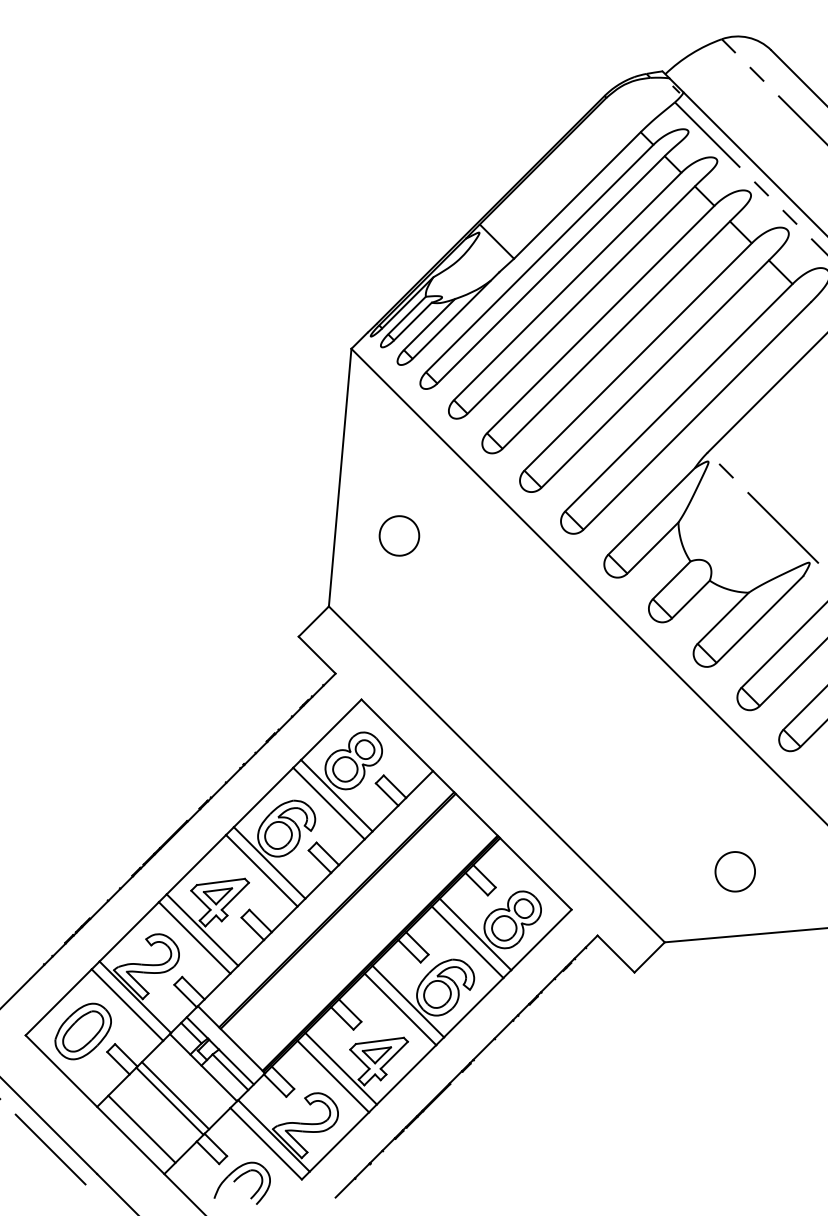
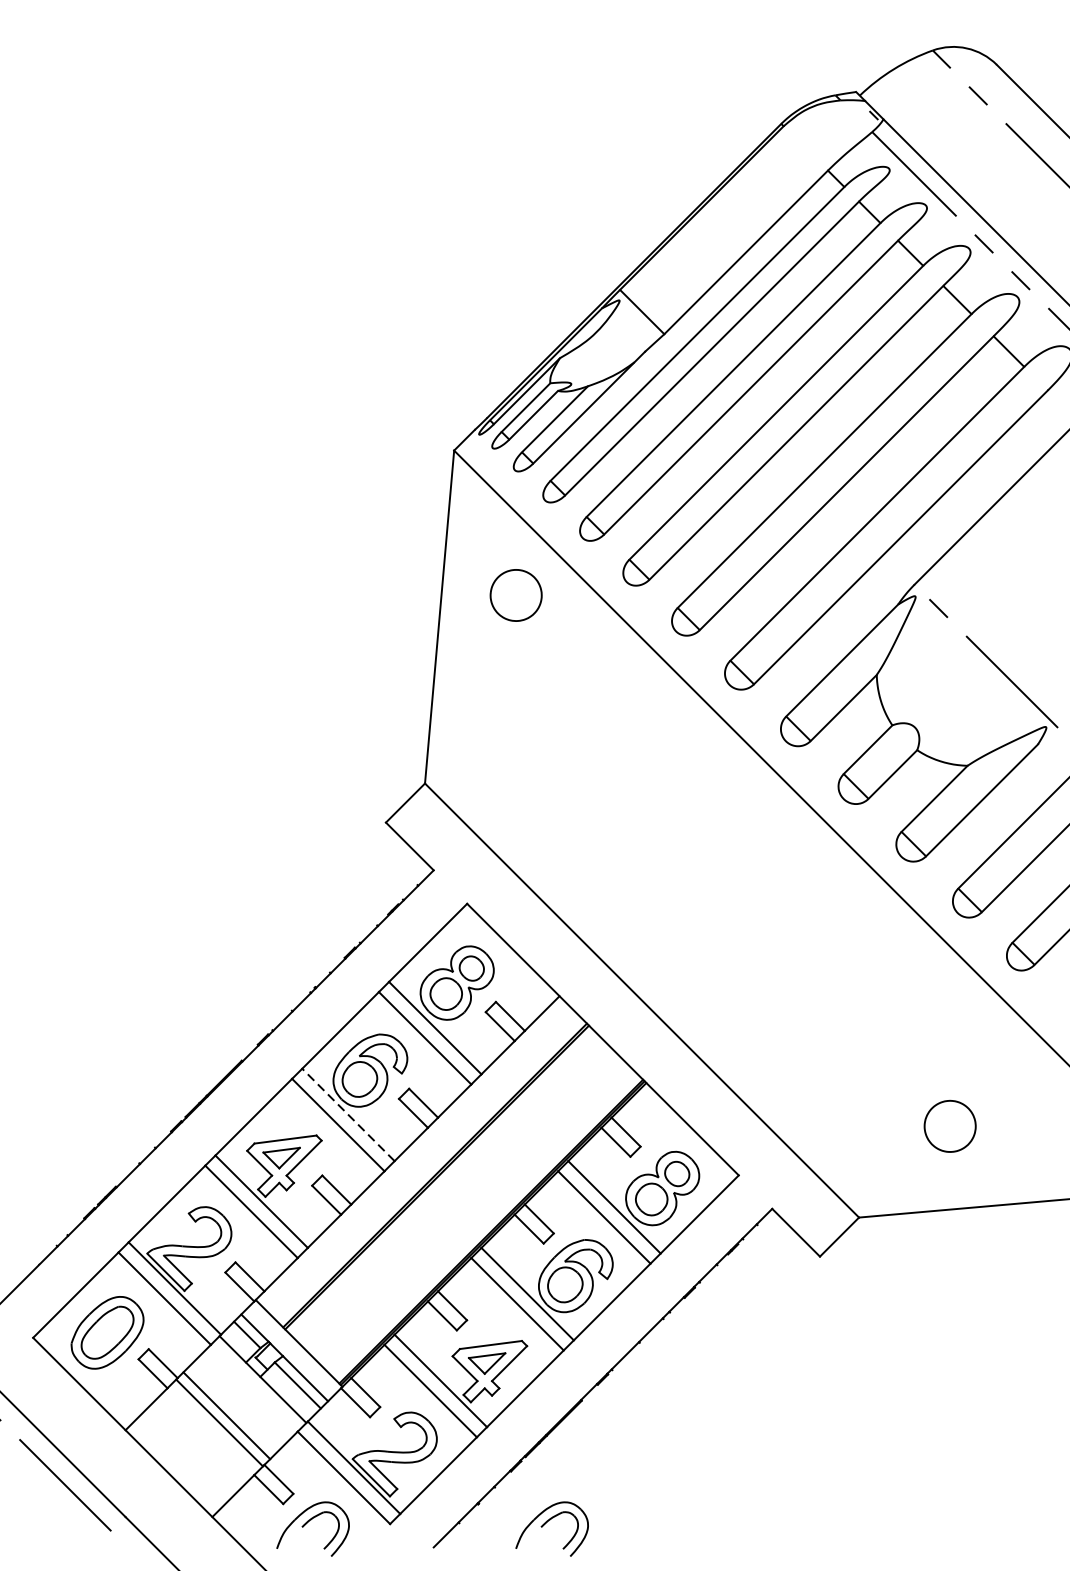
part: (399, 535) -> (516, 594), moved
line: (269, 862) -> (348, 1114), solid -> dashed
line: (141, 1128) -> (182, 1458), removed
part: (426, 1182) -> (551, 1527), added

